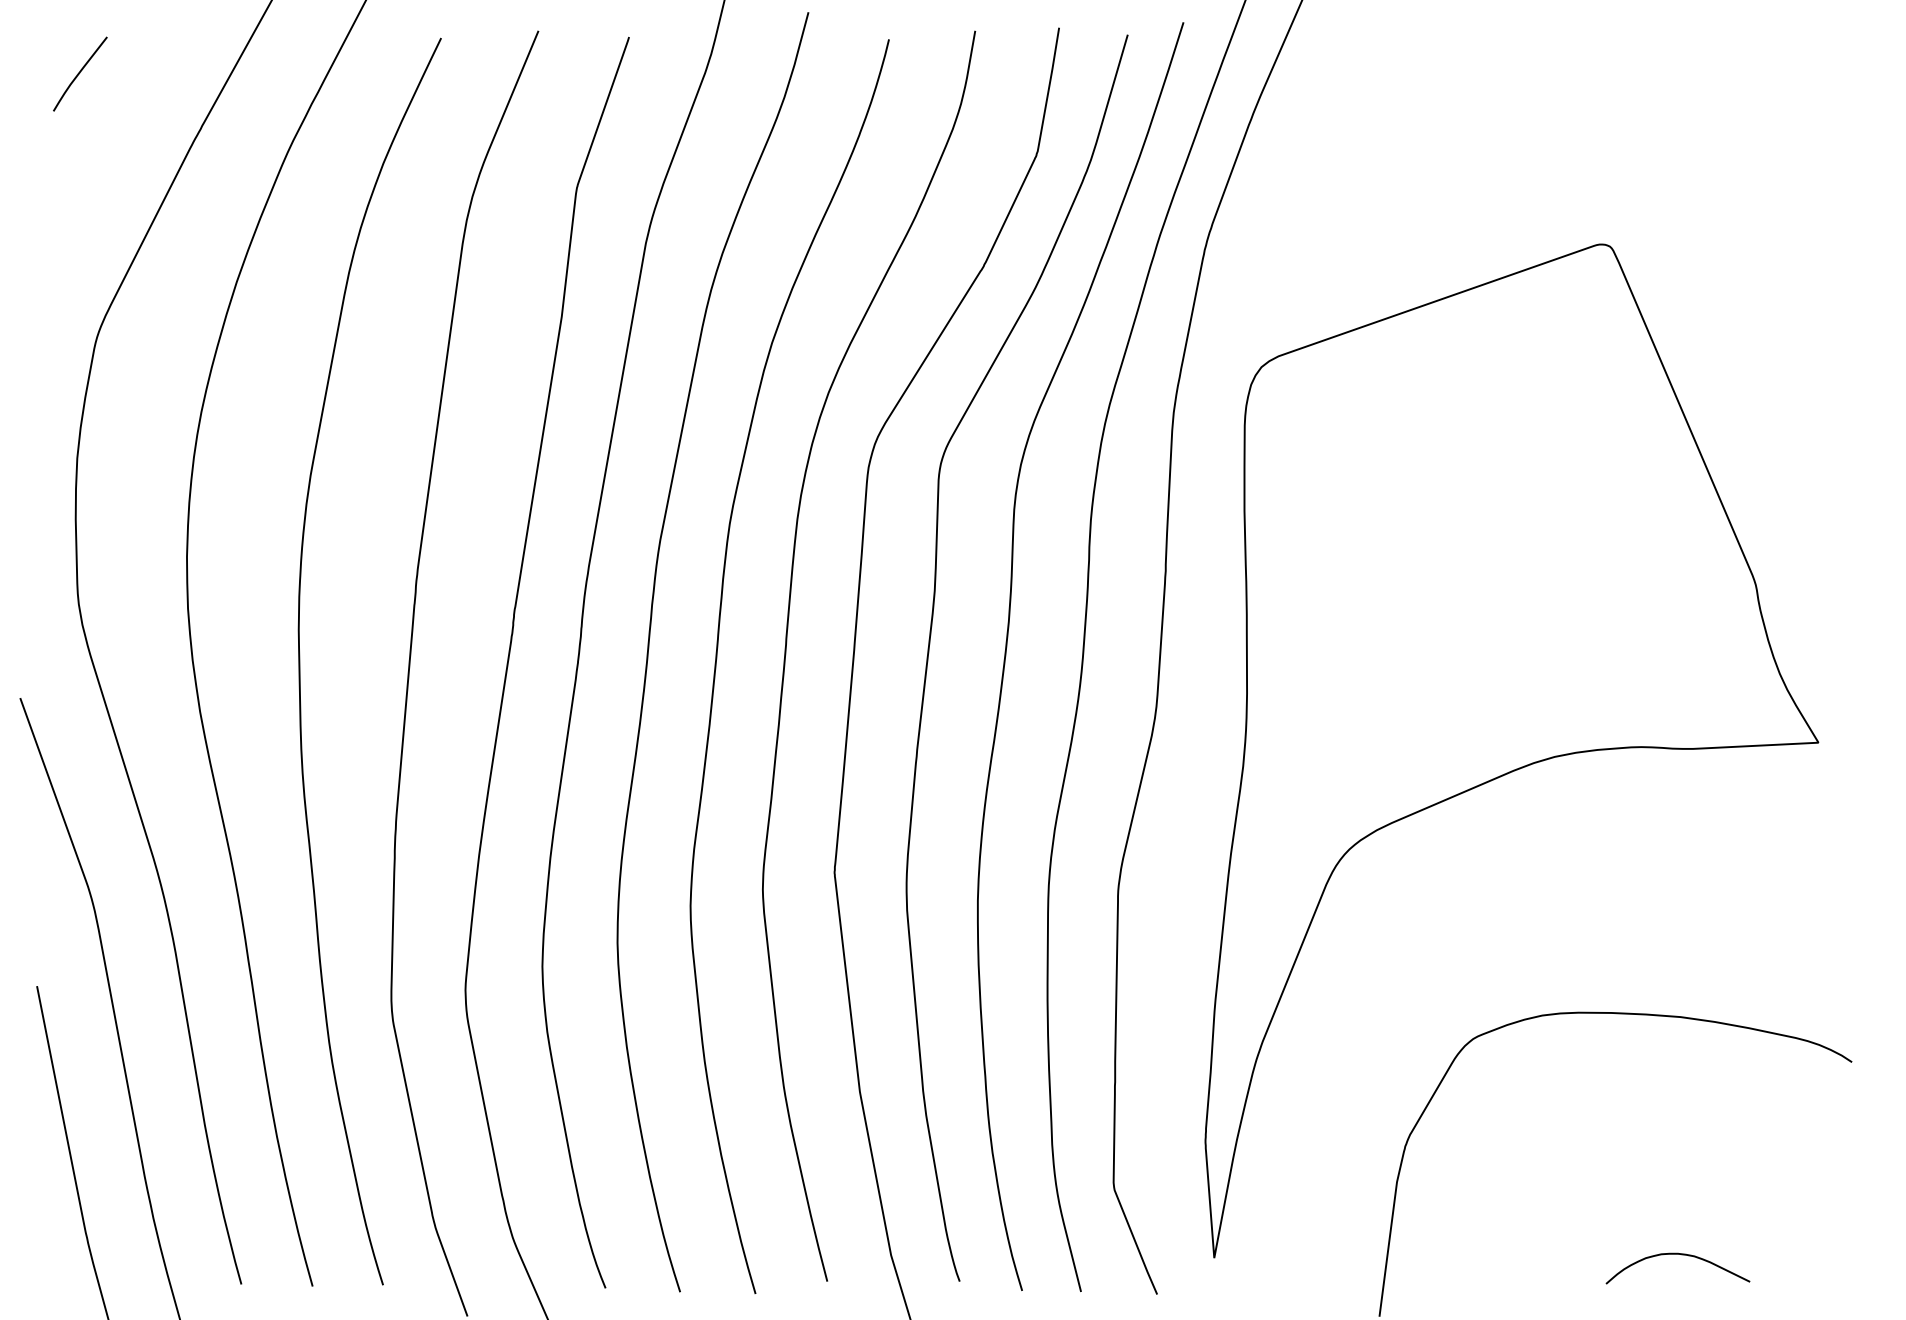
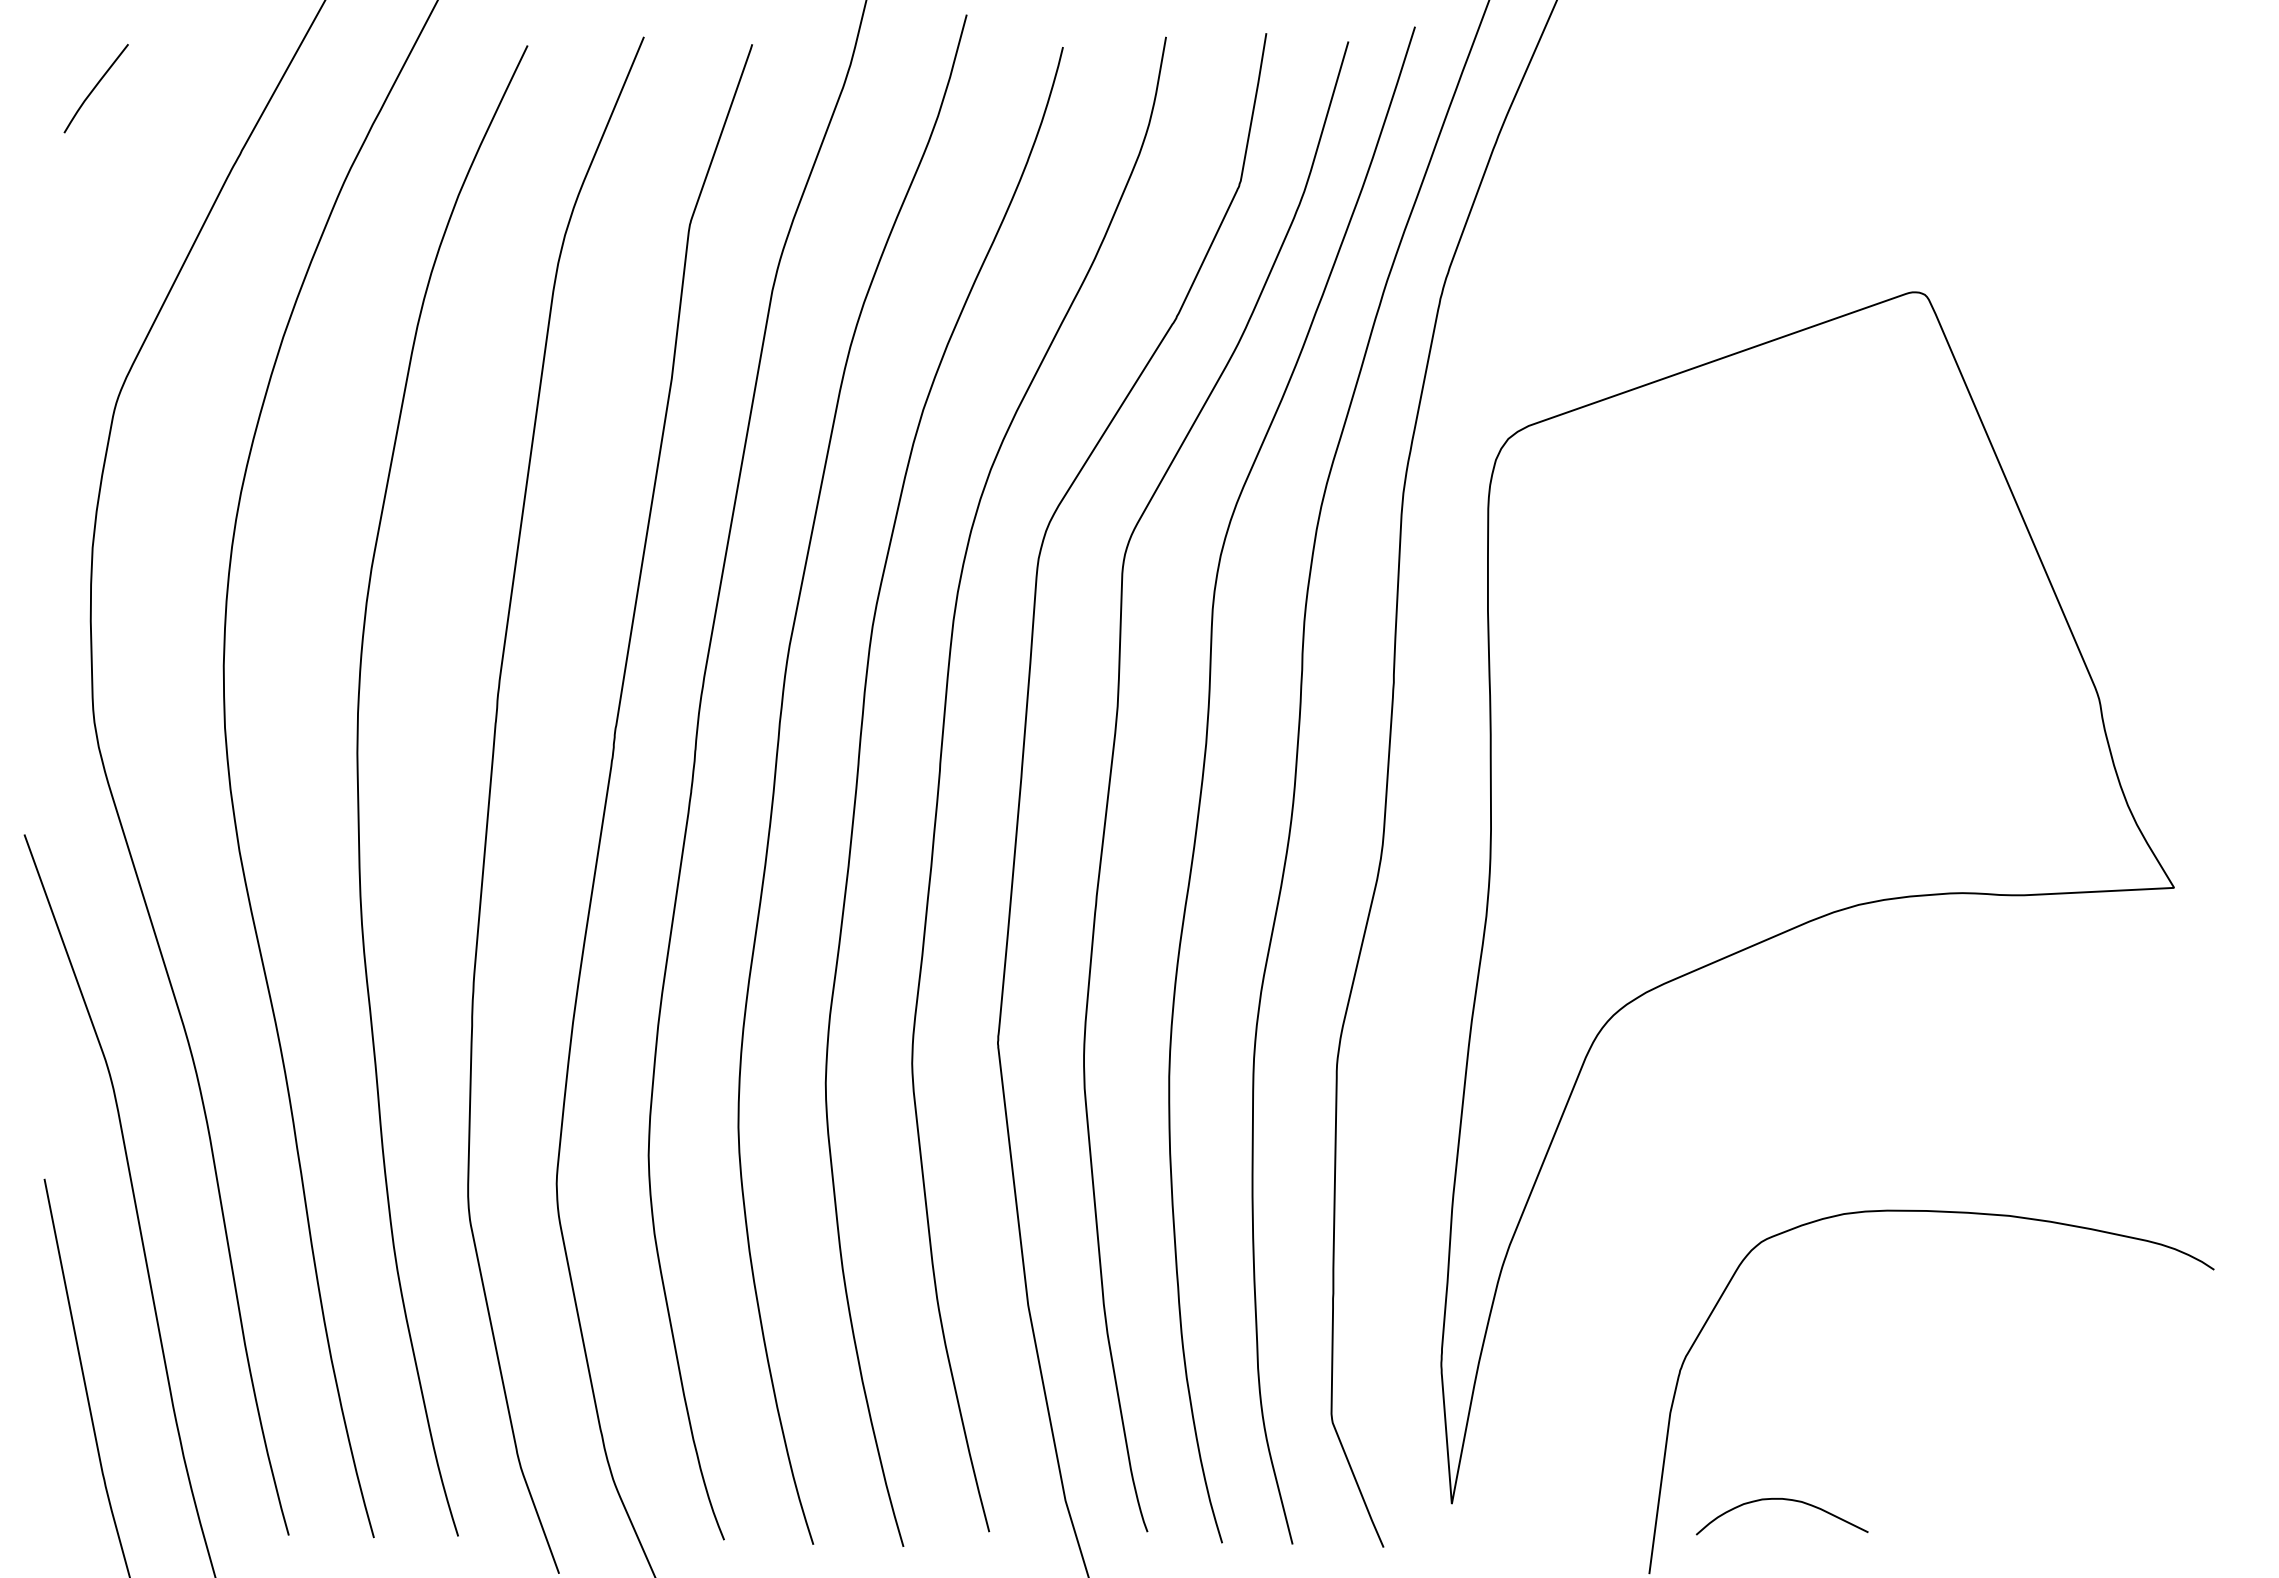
curve: (1680, 1255) -> (1785, 1500), moved

